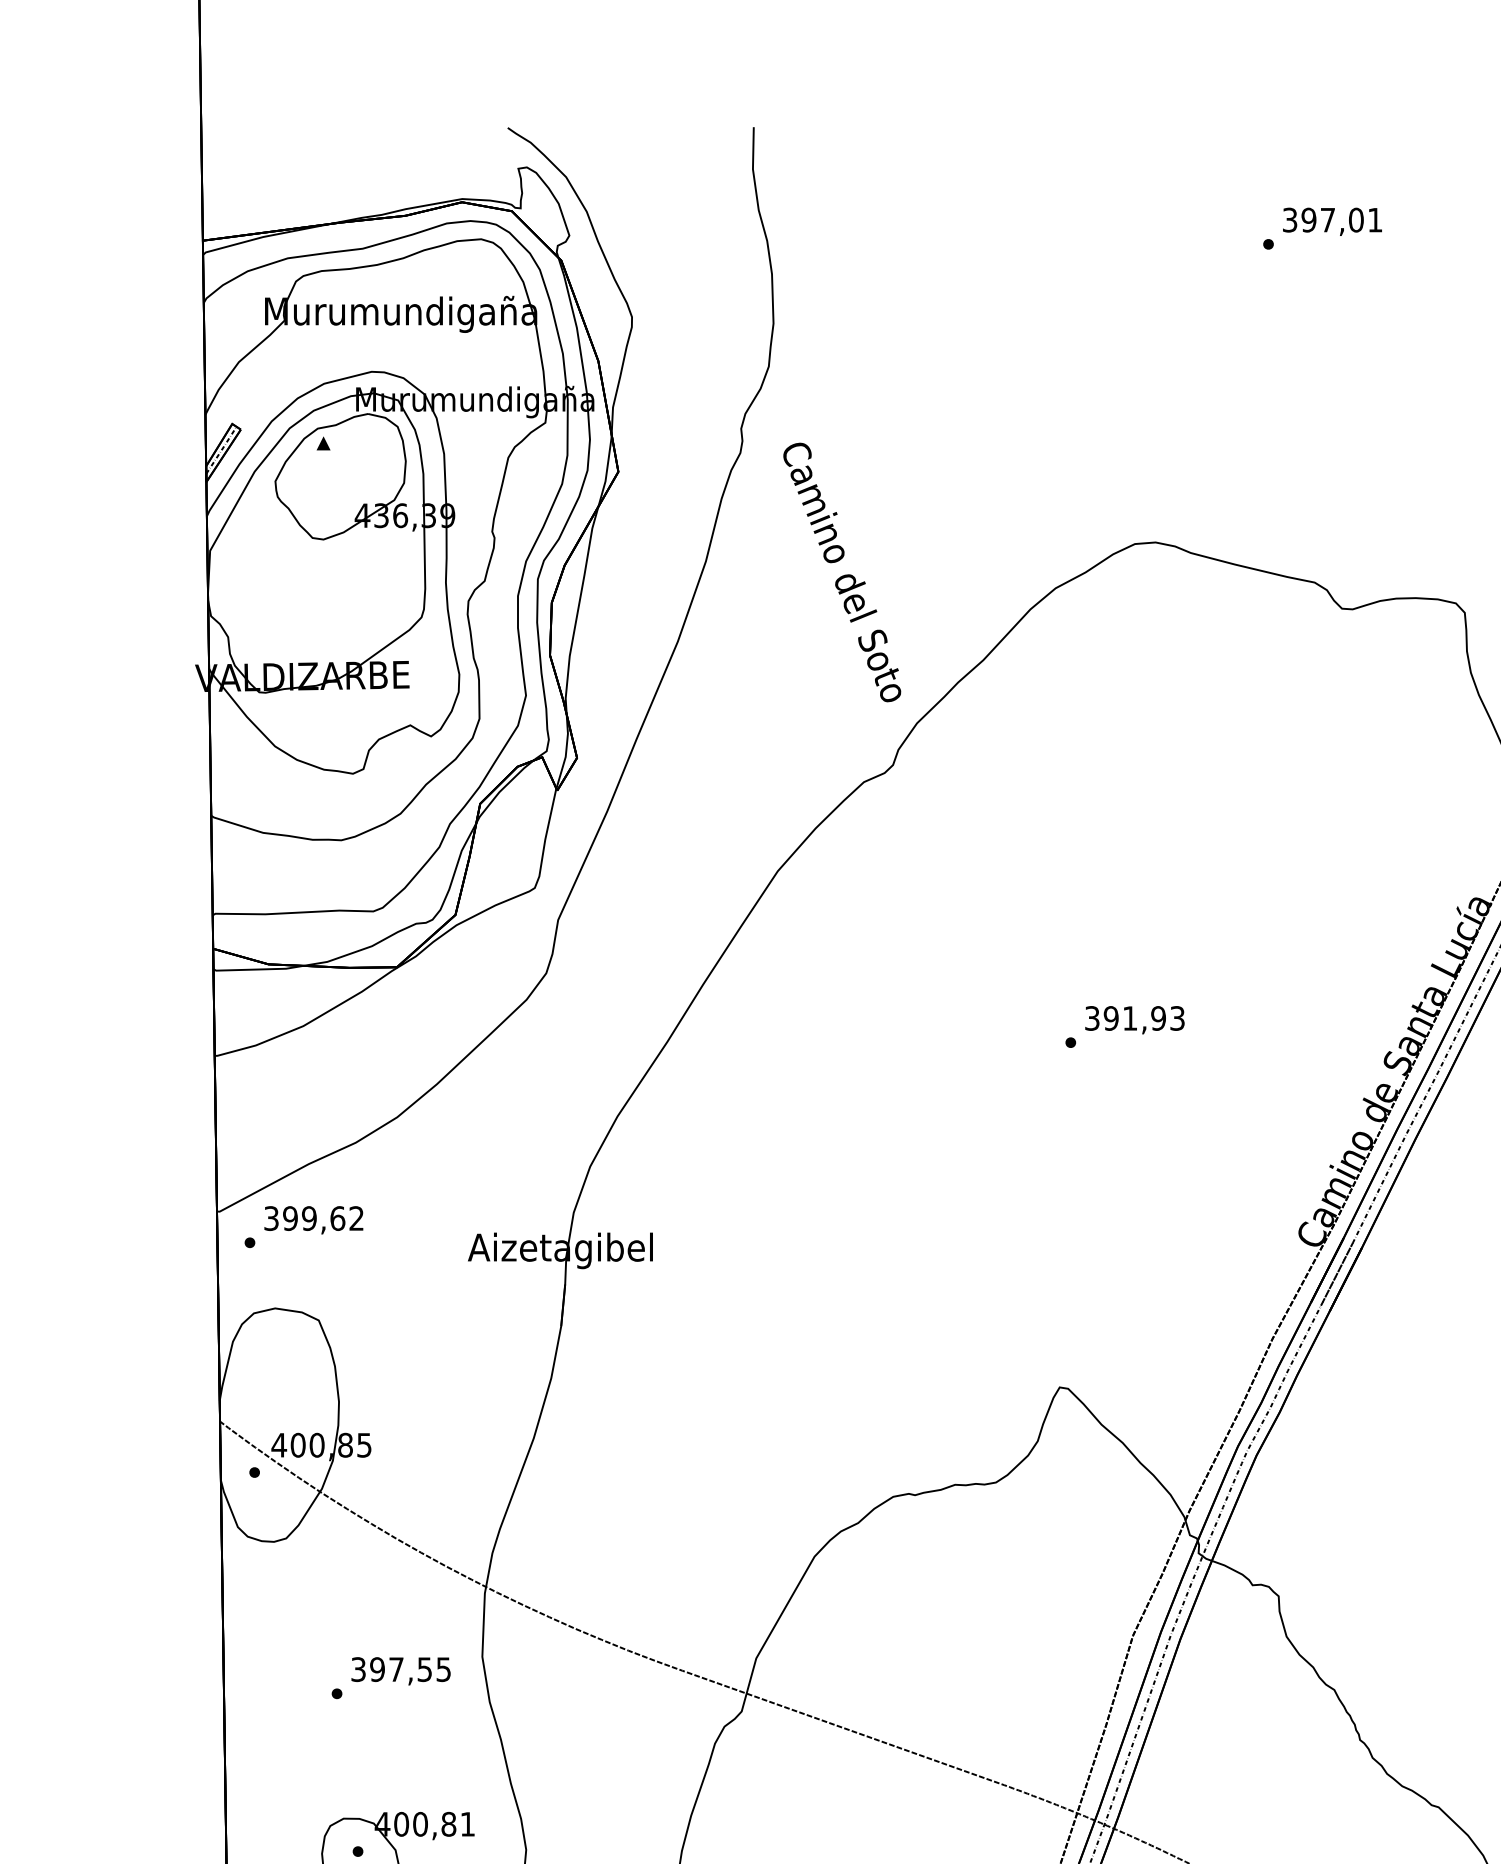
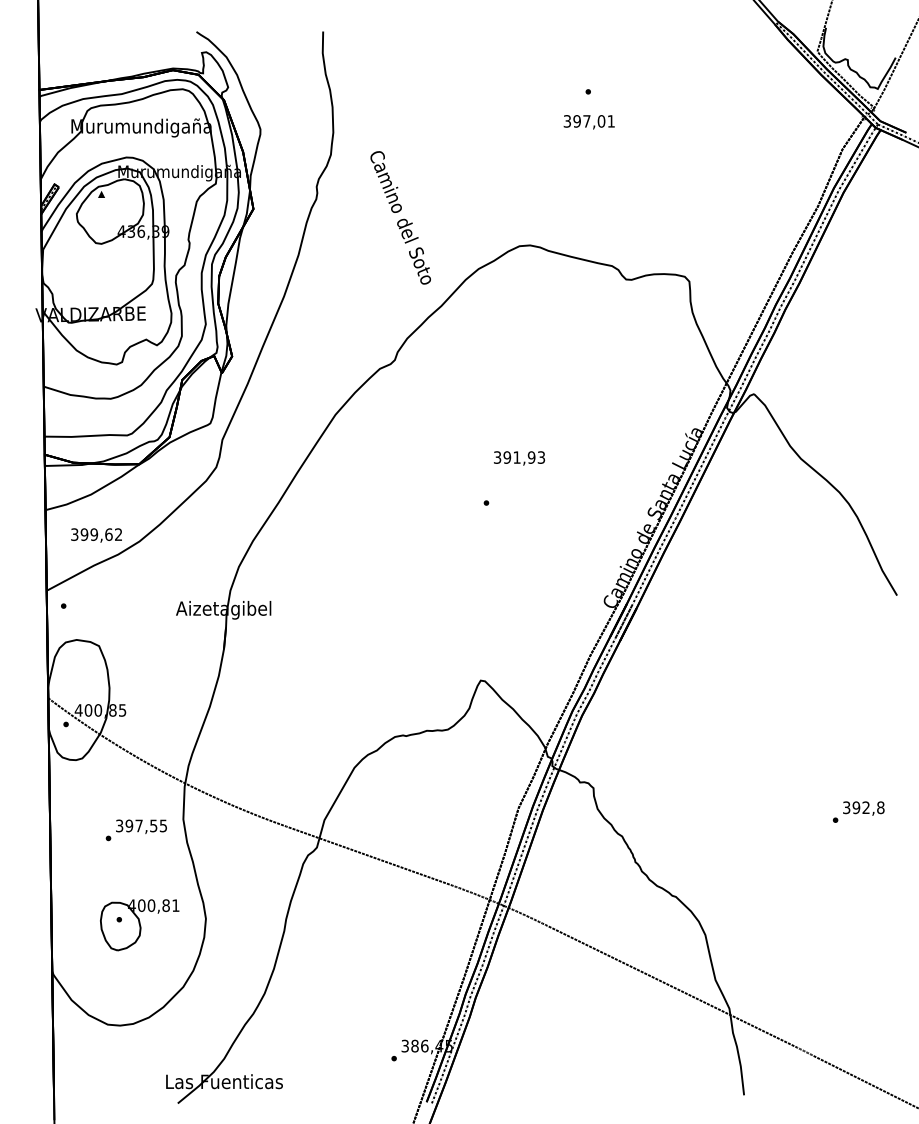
text: (1331, 222) -> (588, 122), moved
text: (841, 571) -> (400, 217), moved
text: (1134, 1020) -> (519, 458), moved
text: (313, 1220) -> (96, 535), moved

